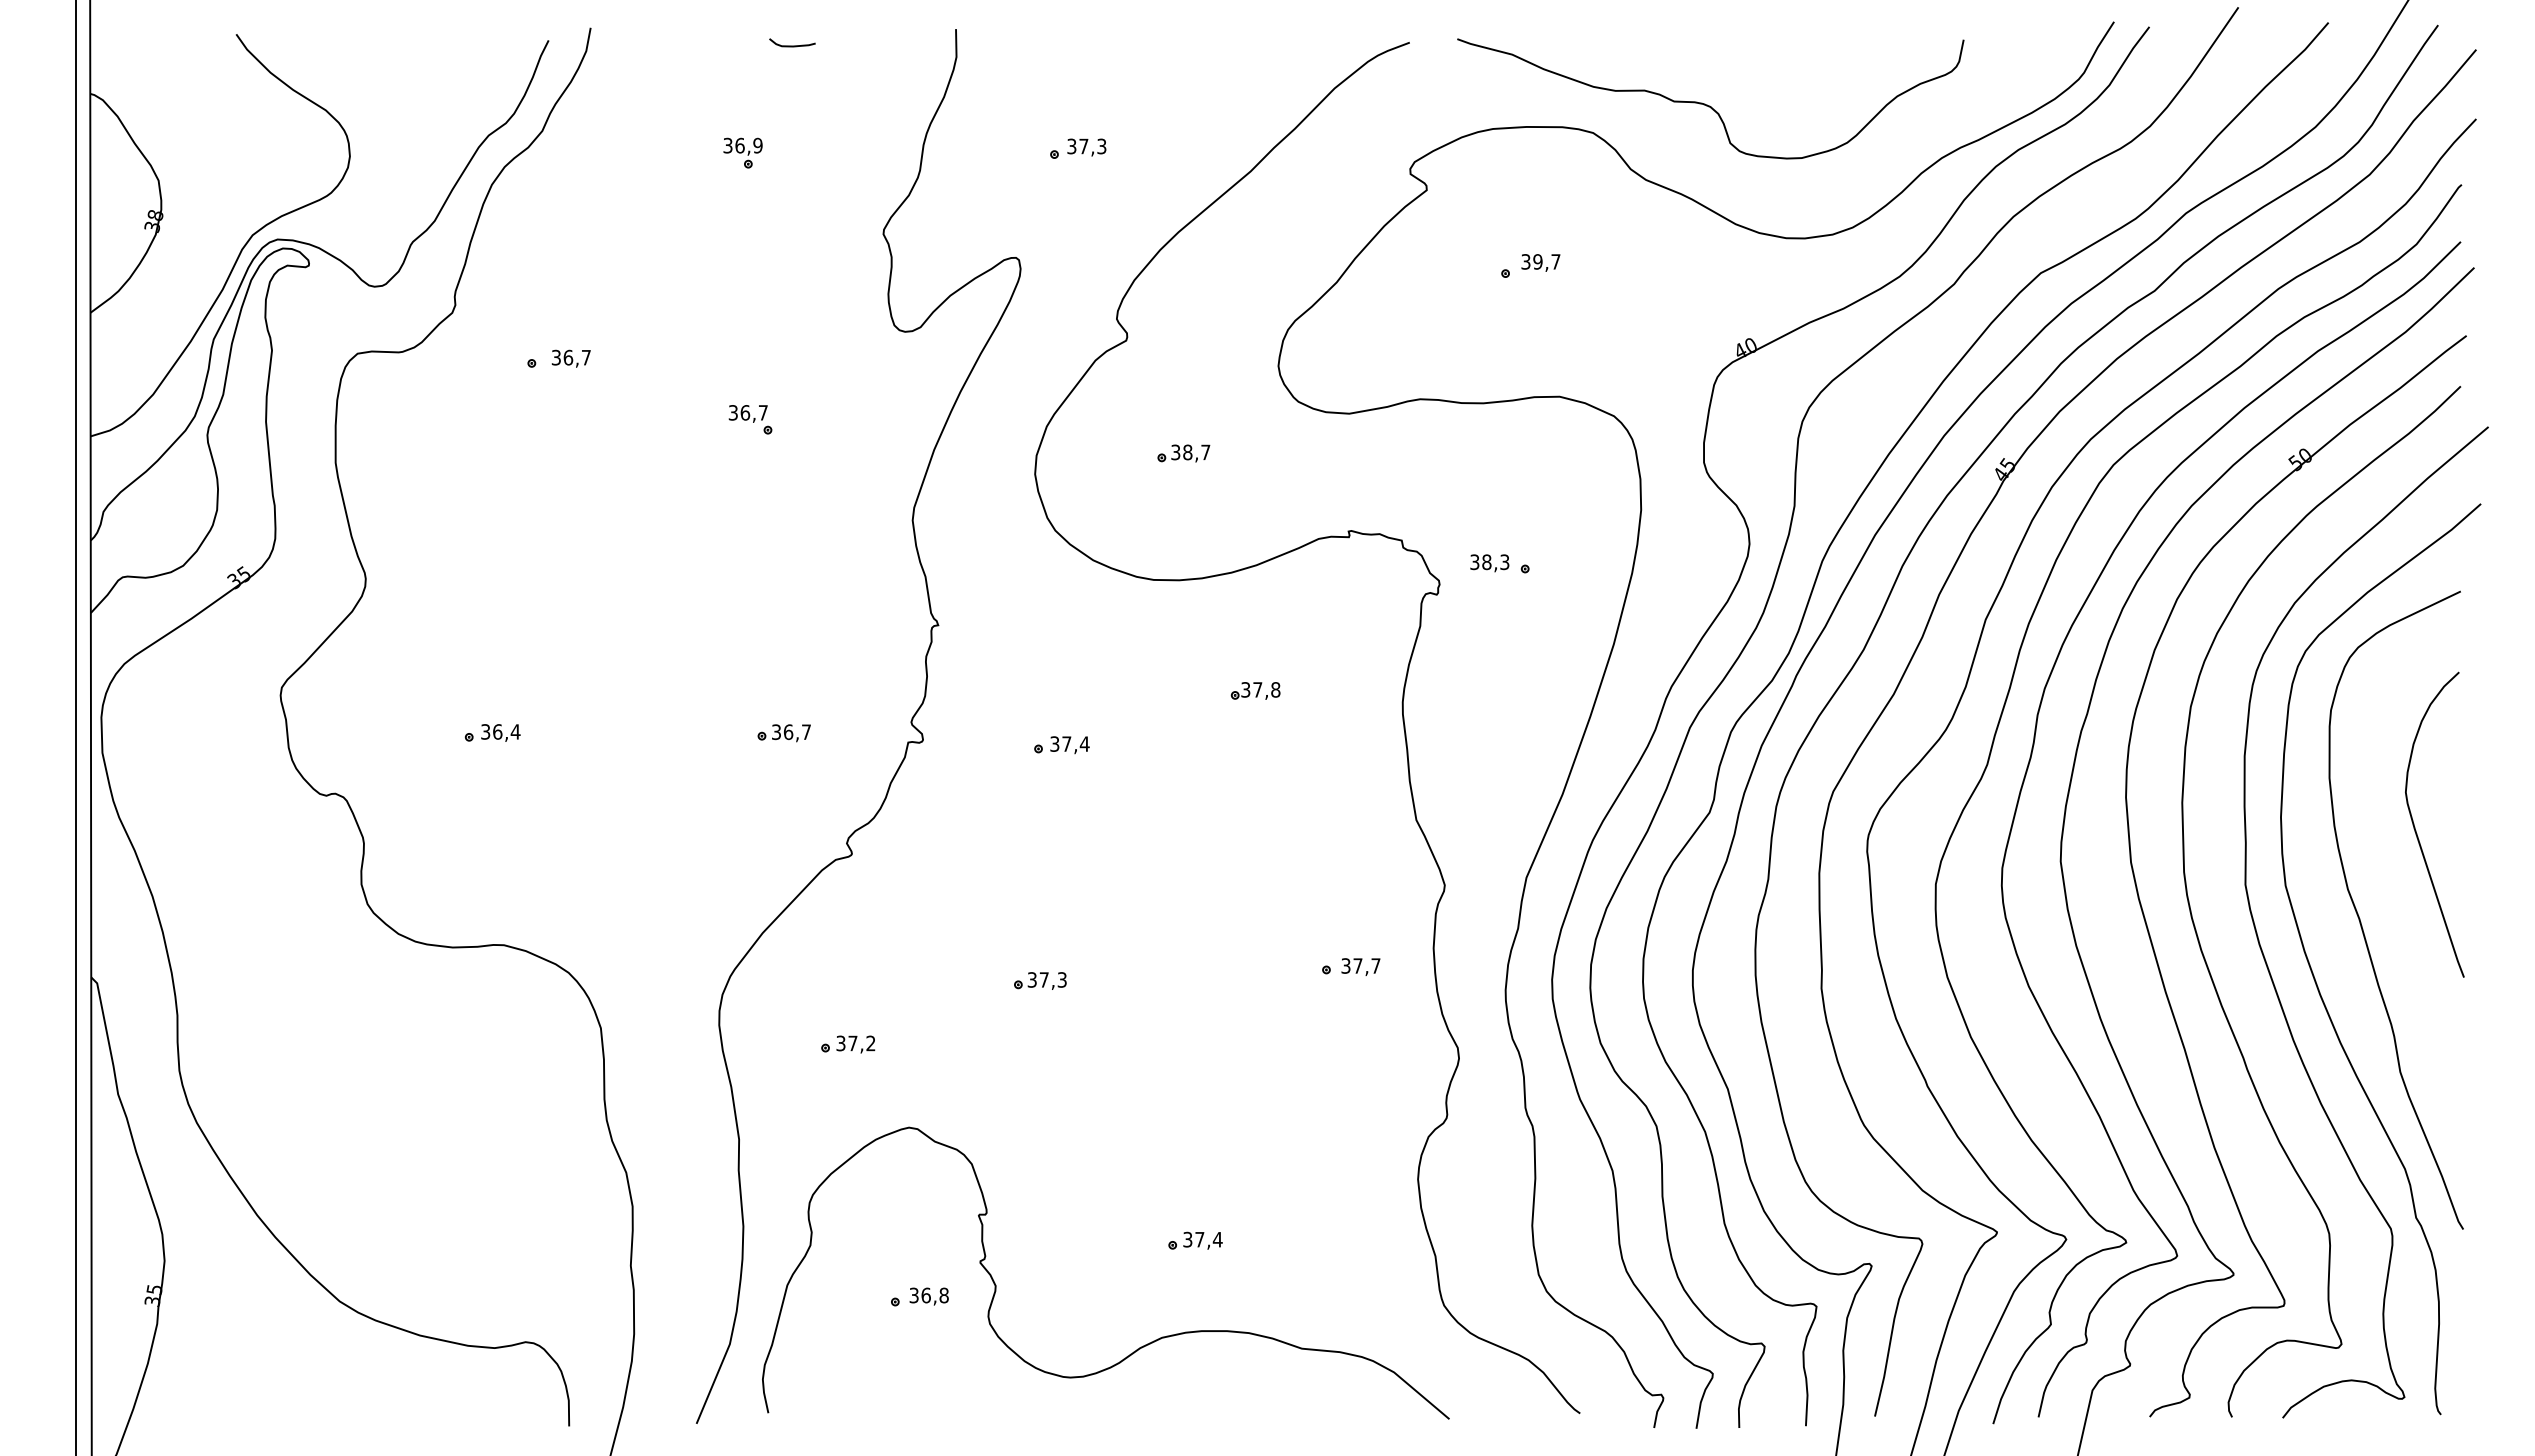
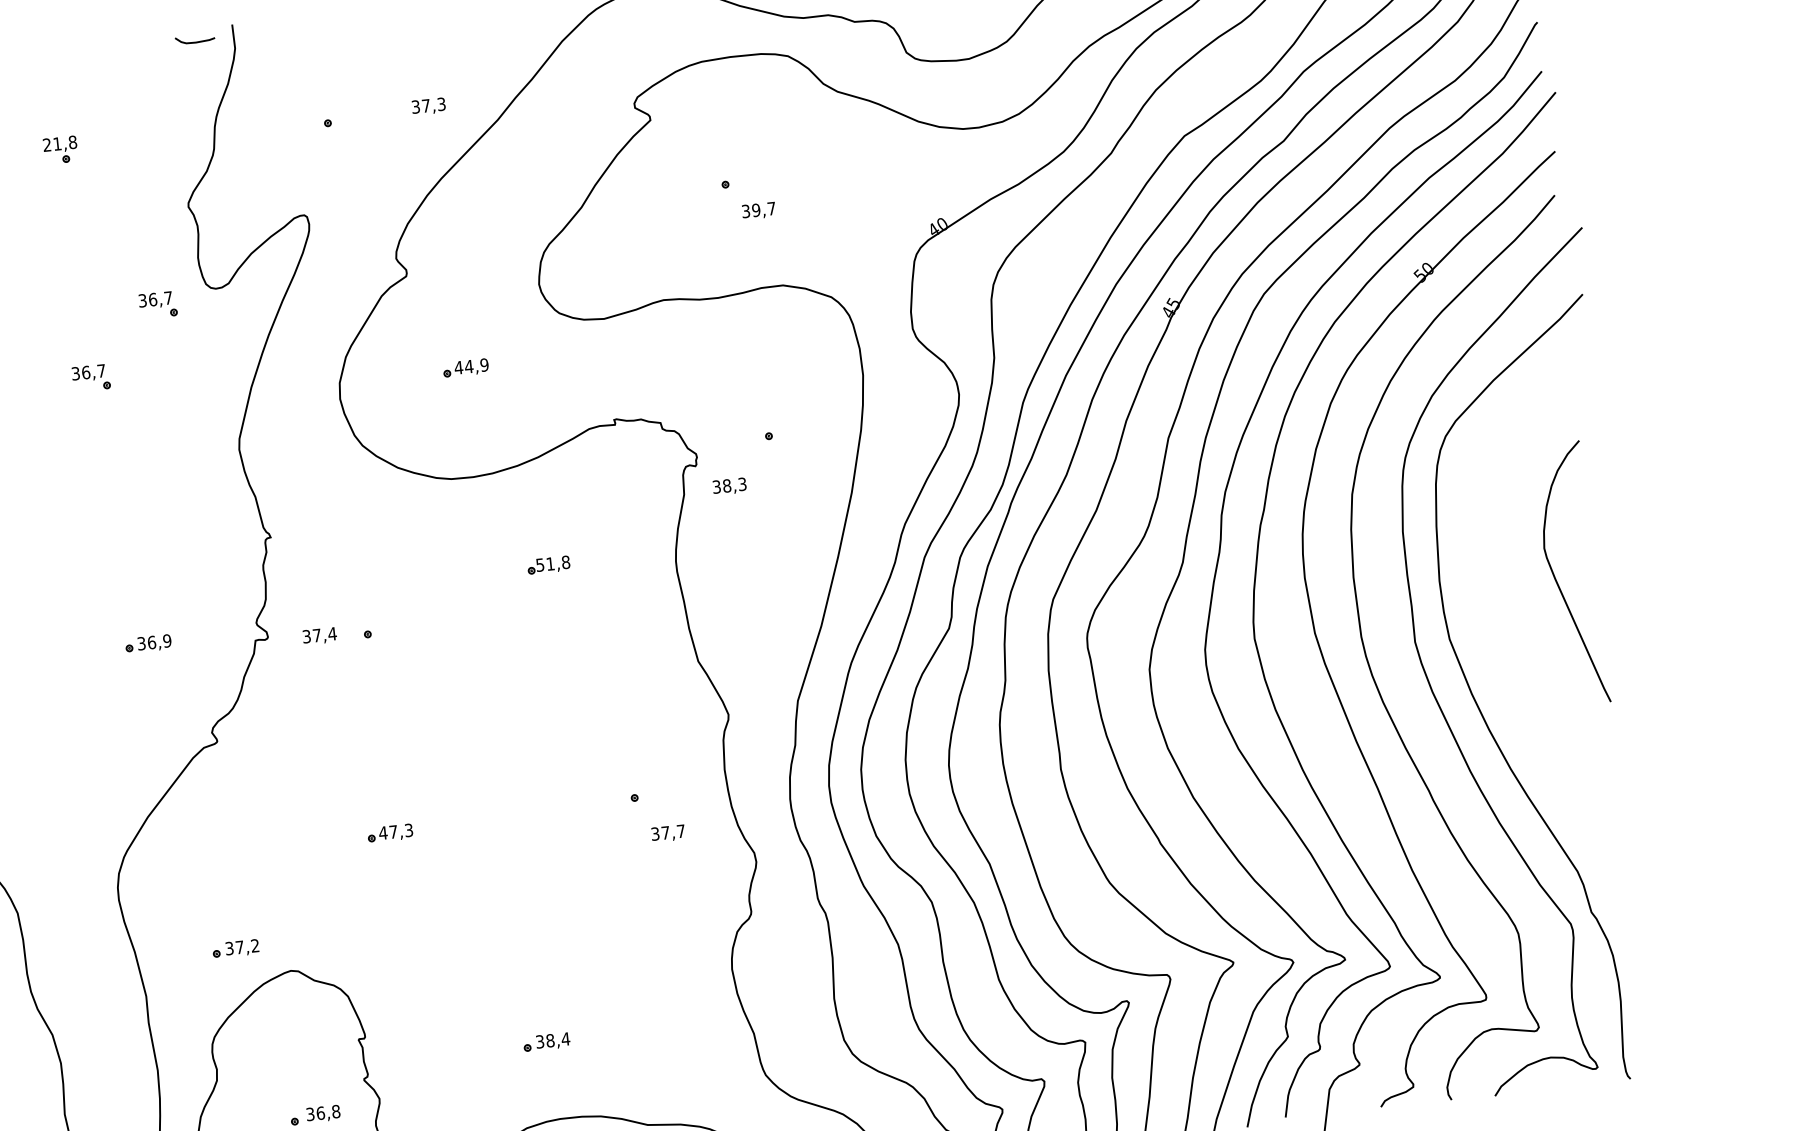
curve: (792, 45) -> (195, 41), moved
text: (742, 145) -> (59, 143), 36,9 -> 21,8
text: (1086, 147) -> (428, 106), moved
text: (1540, 262) -> (758, 210), moved
part: (836, 343) -> (158, 304), added
text: (1190, 452) -> (471, 366), 38,7 -> 44,9
text: (1489, 563) -> (729, 486), moved
text: (1251, 689) -> (545, 564), 37,8 -> 51,8
text: (806, 732) -> (167, 641), 36,7 -> 36,9
text: (1069, 745) -> (319, 636), moved
curve: (2360, 918) -> (1516, 660), removed
text: (1360, 966) -> (667, 833), moved
text: (1032, 979) -> (383, 832), 37,3 -> 47,3
part: (848, 1044) -> (236, 948), moved
text: (1199, 1239) -> (550, 1040), 37,4 -> 38,4

